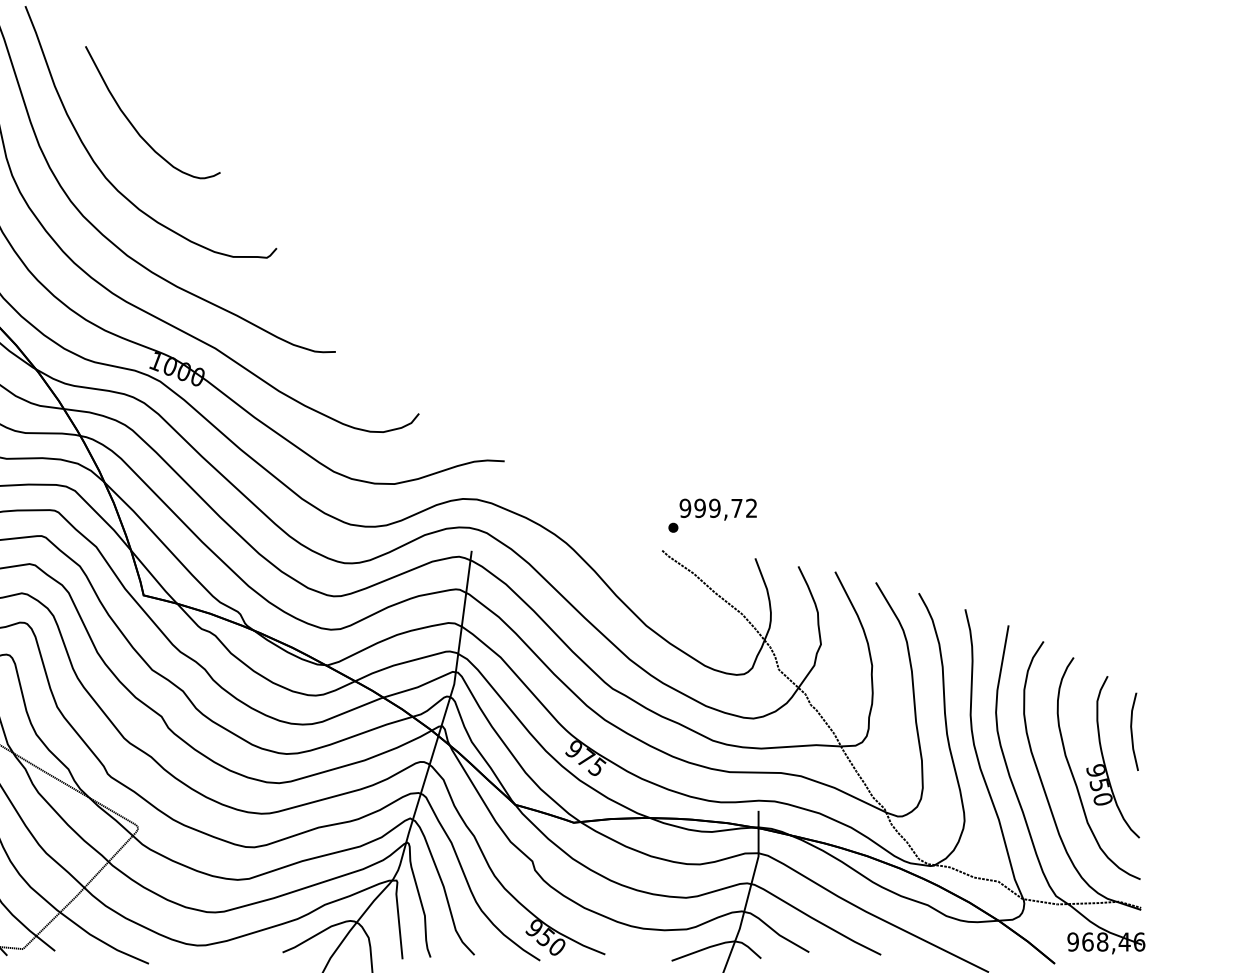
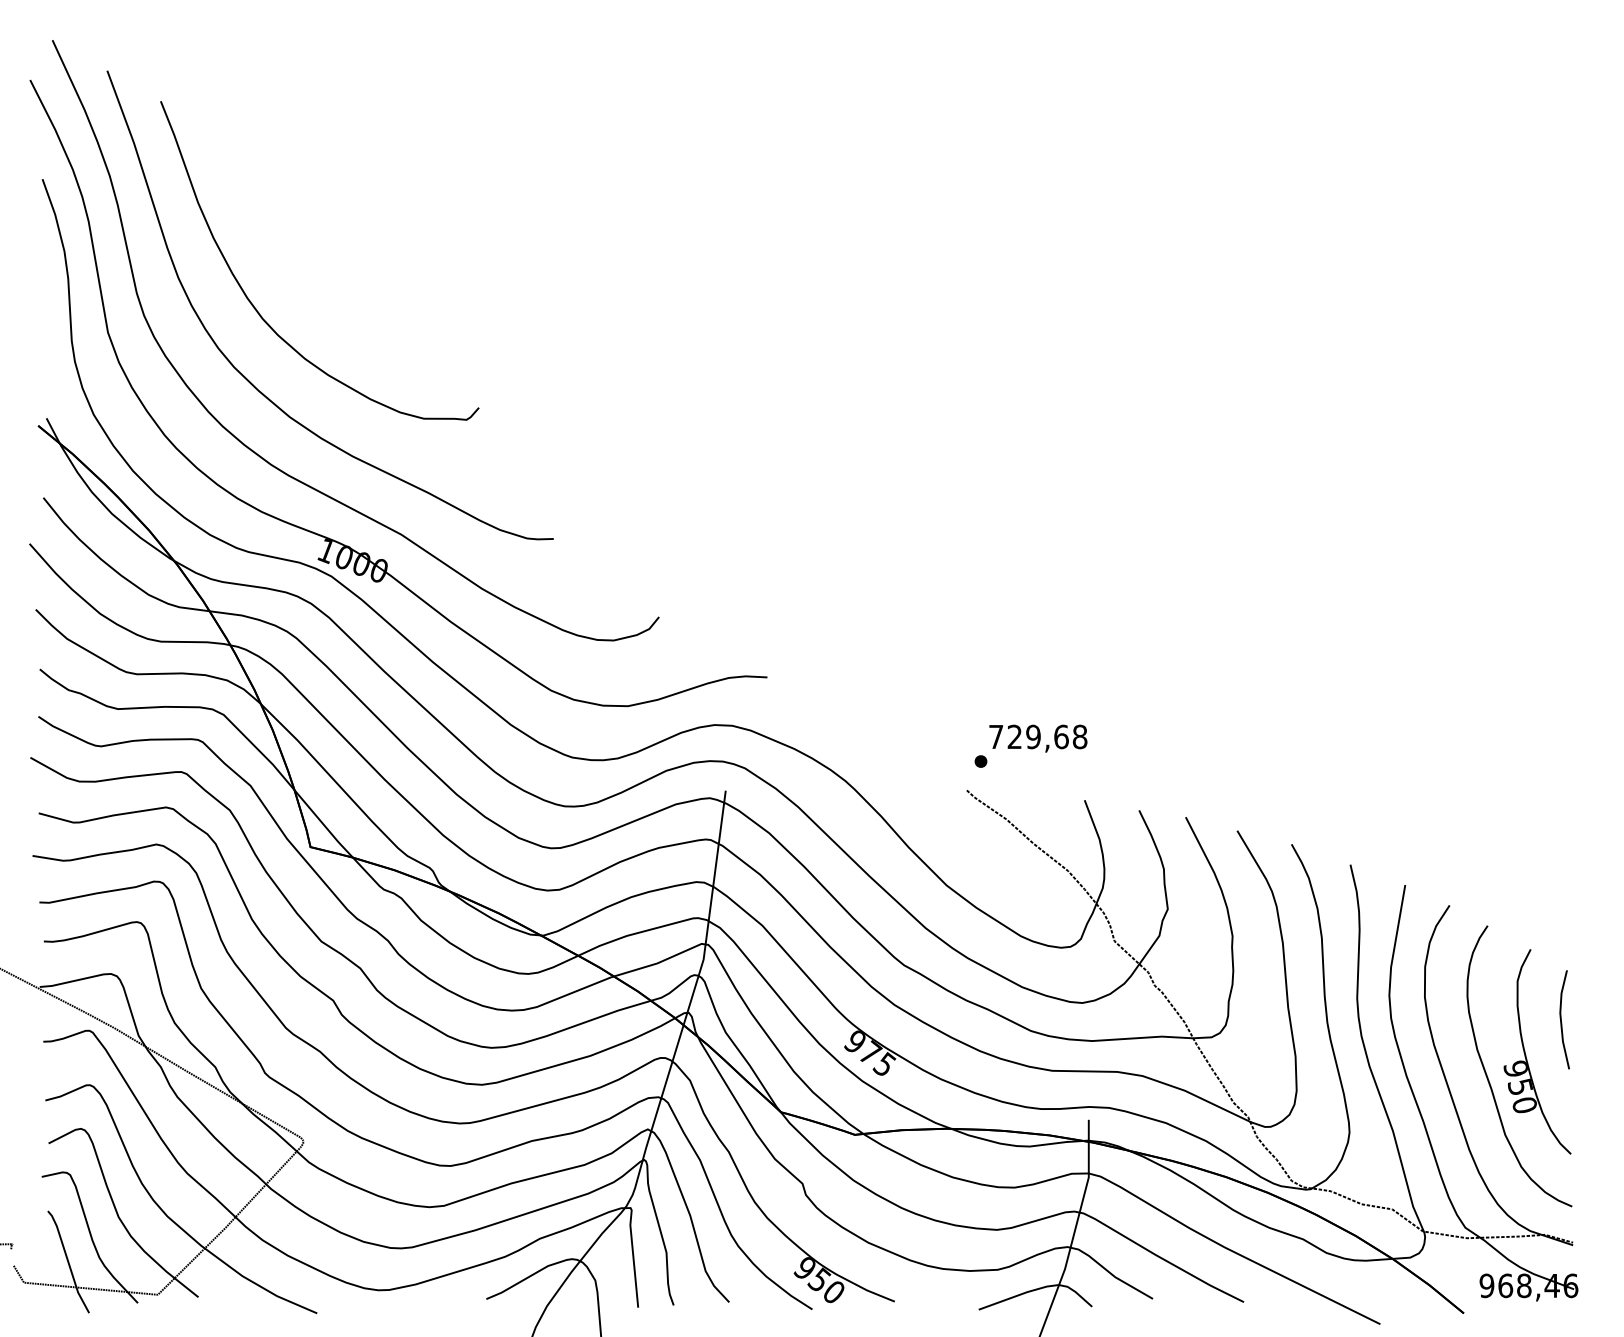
curve: (134, 126) -> (298, 253), removed
text: (718, 507) -> (1037, 736), 999,72 -> 729,68

